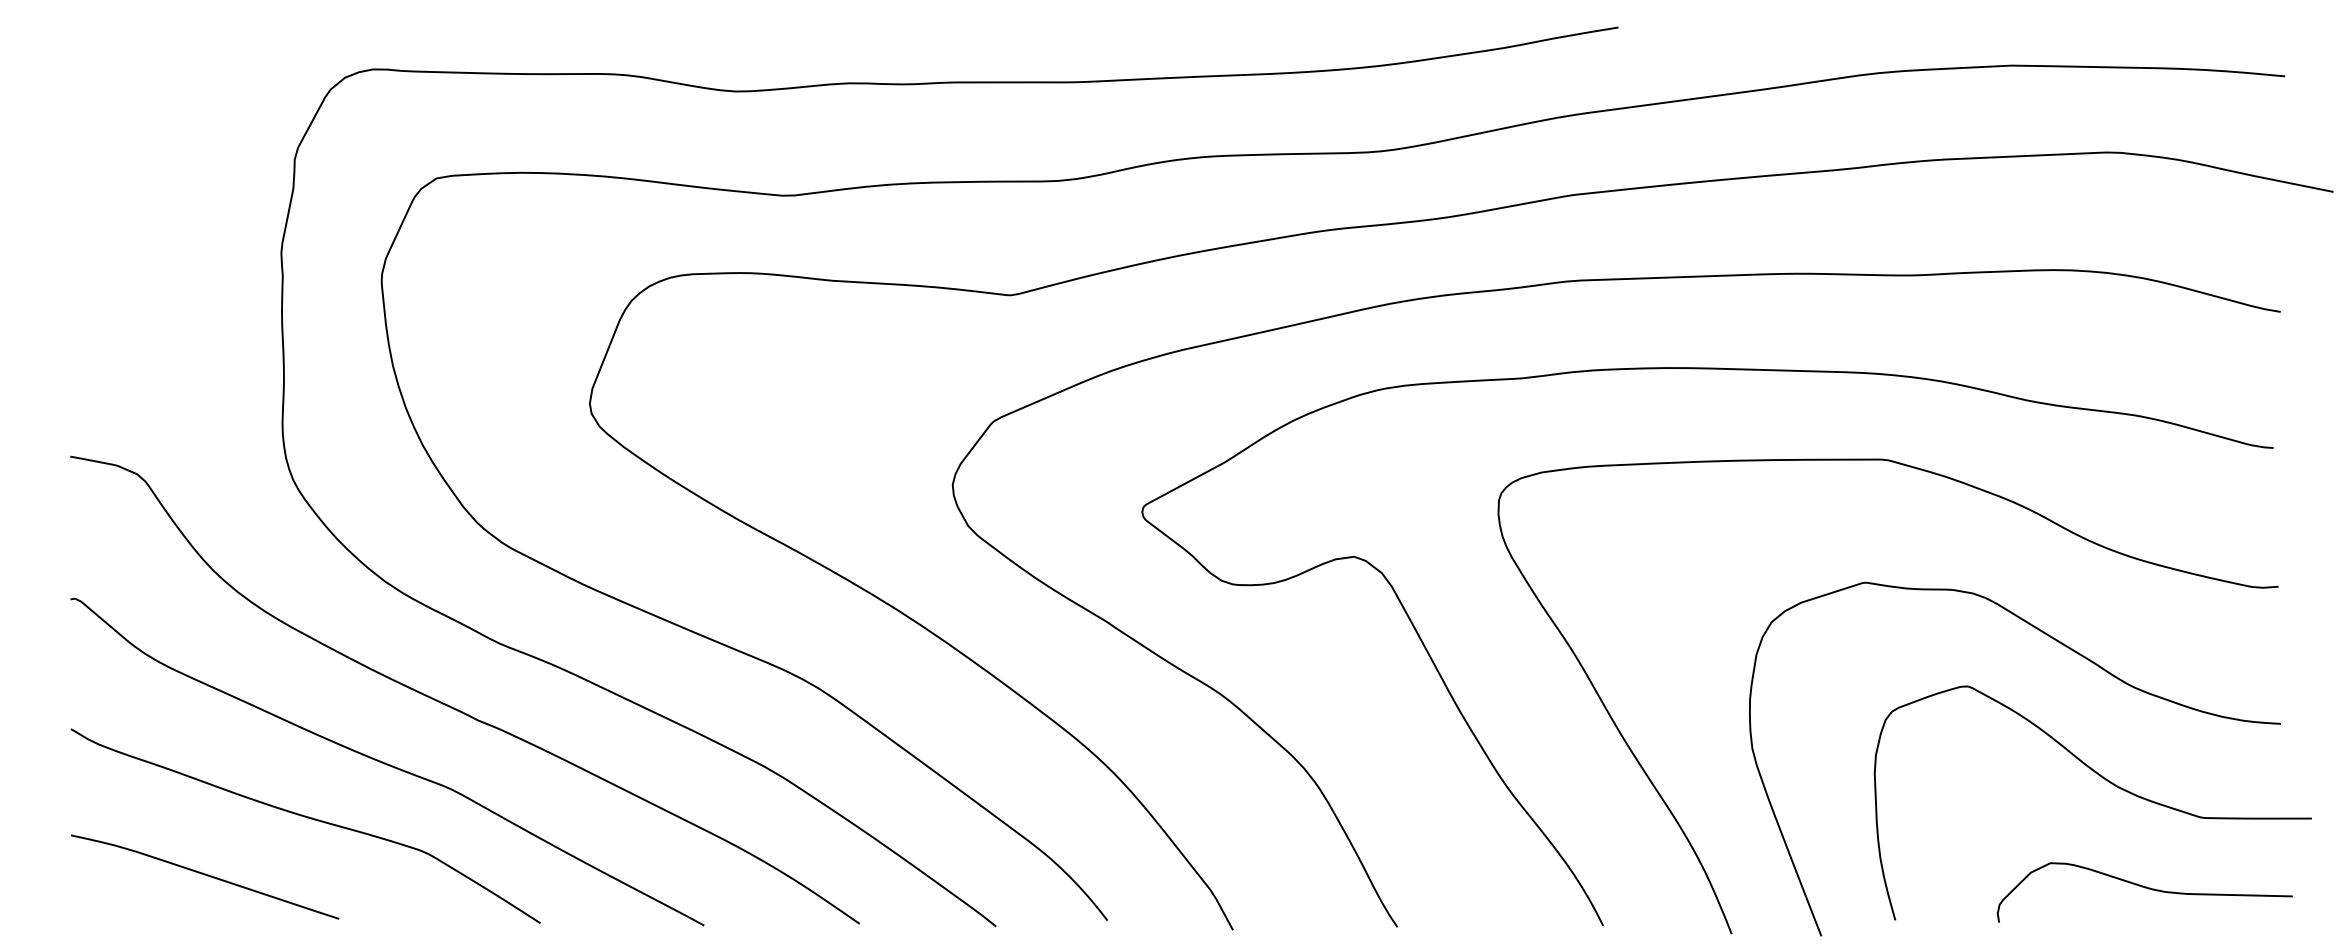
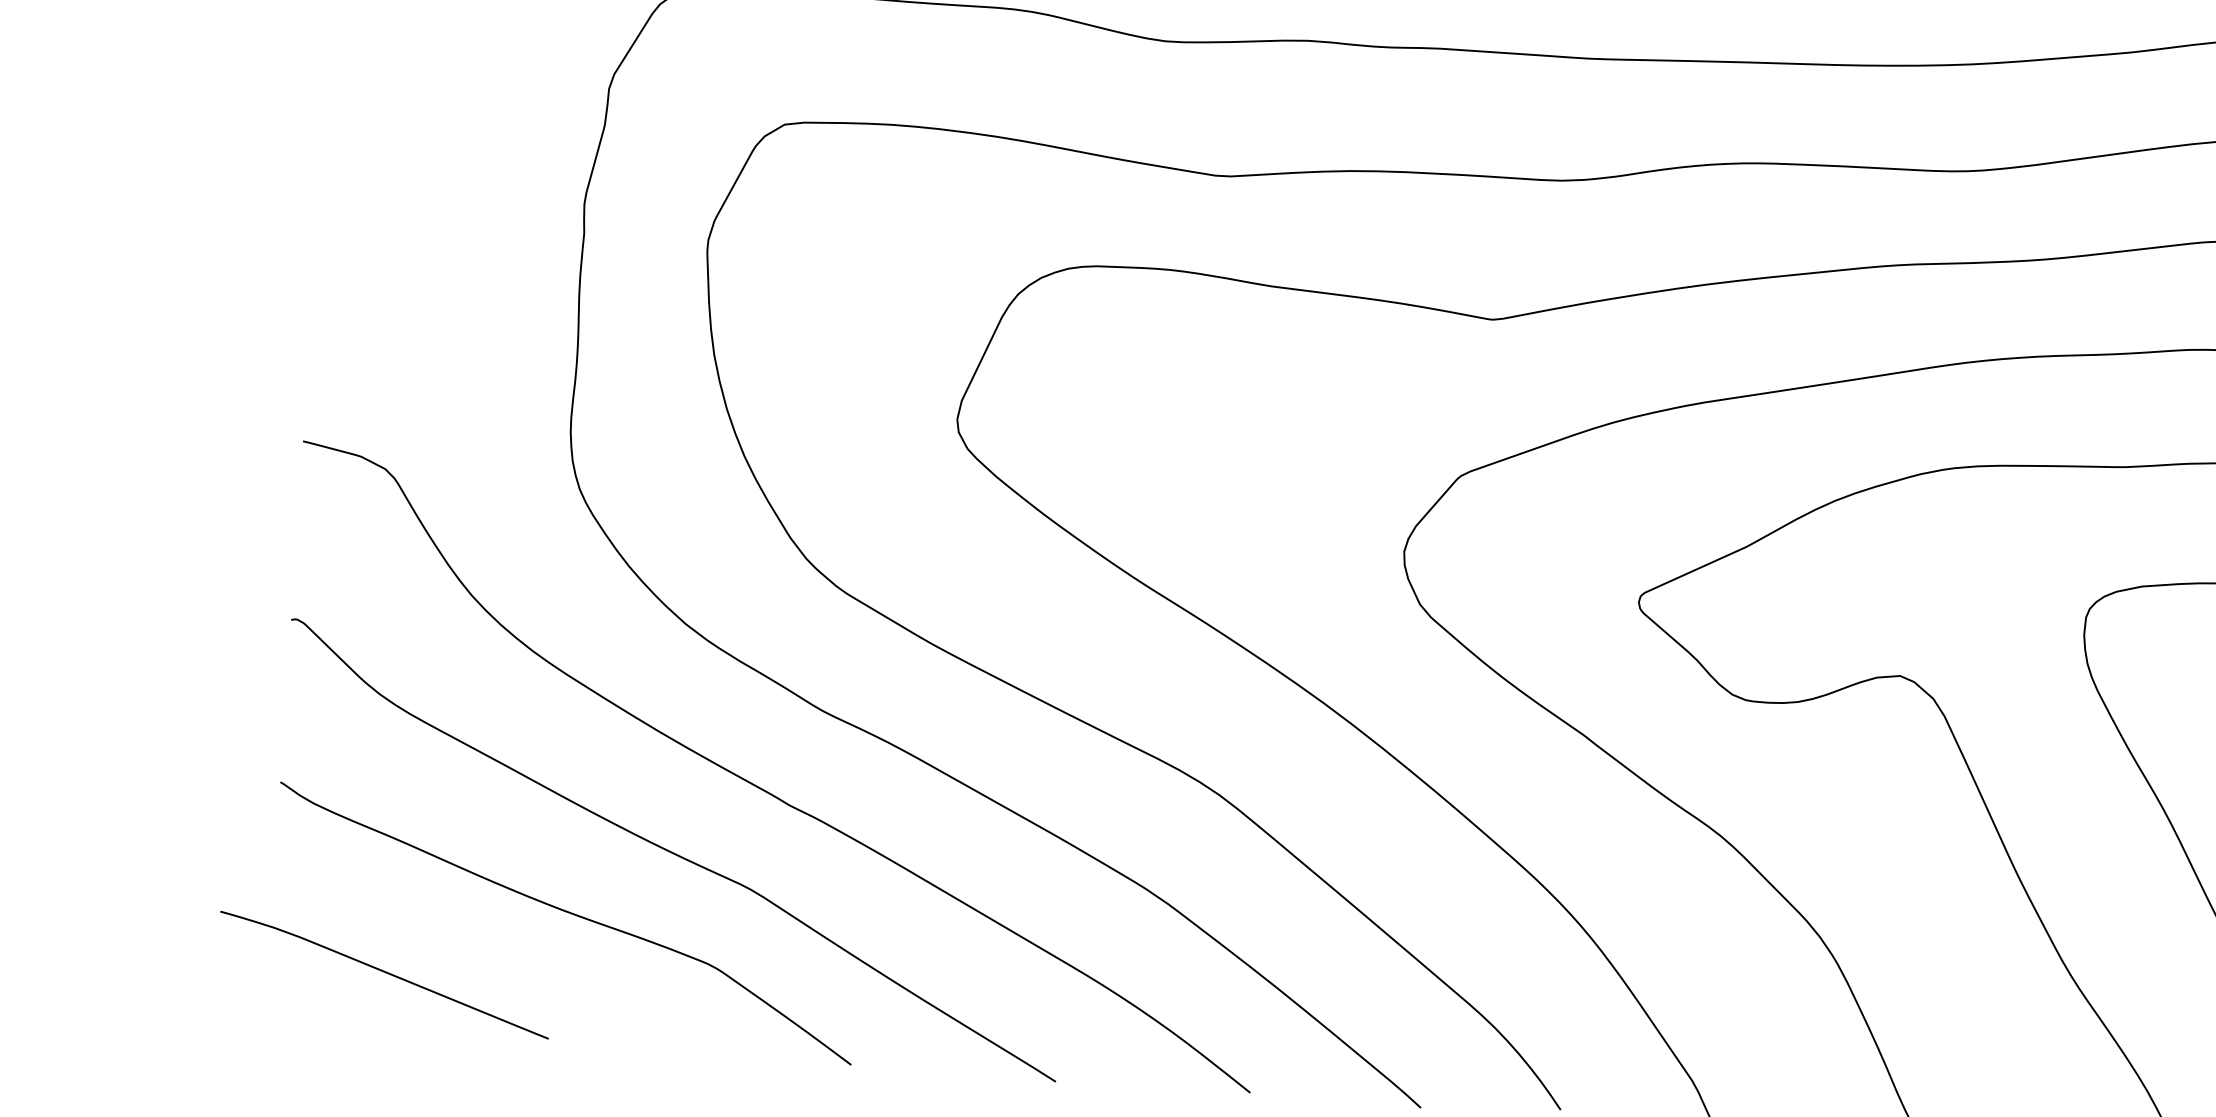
curve: (205, 875) -> (385, 973), moved

